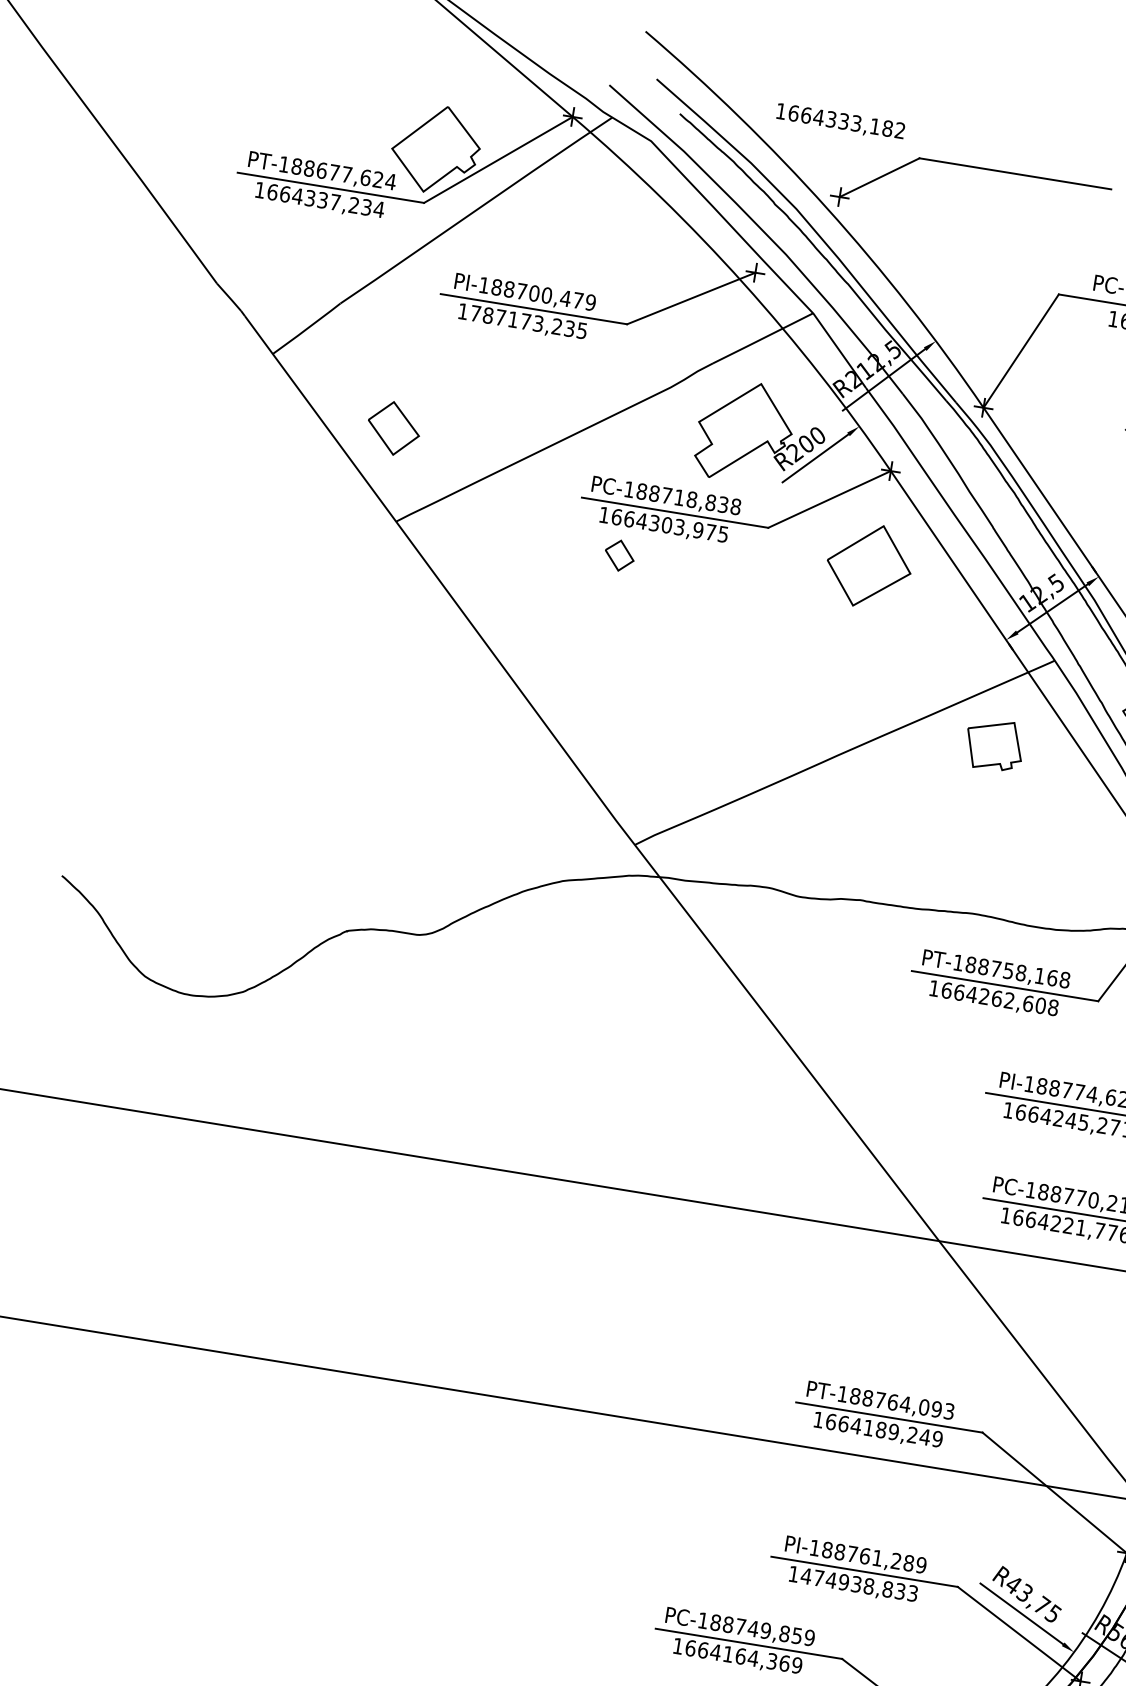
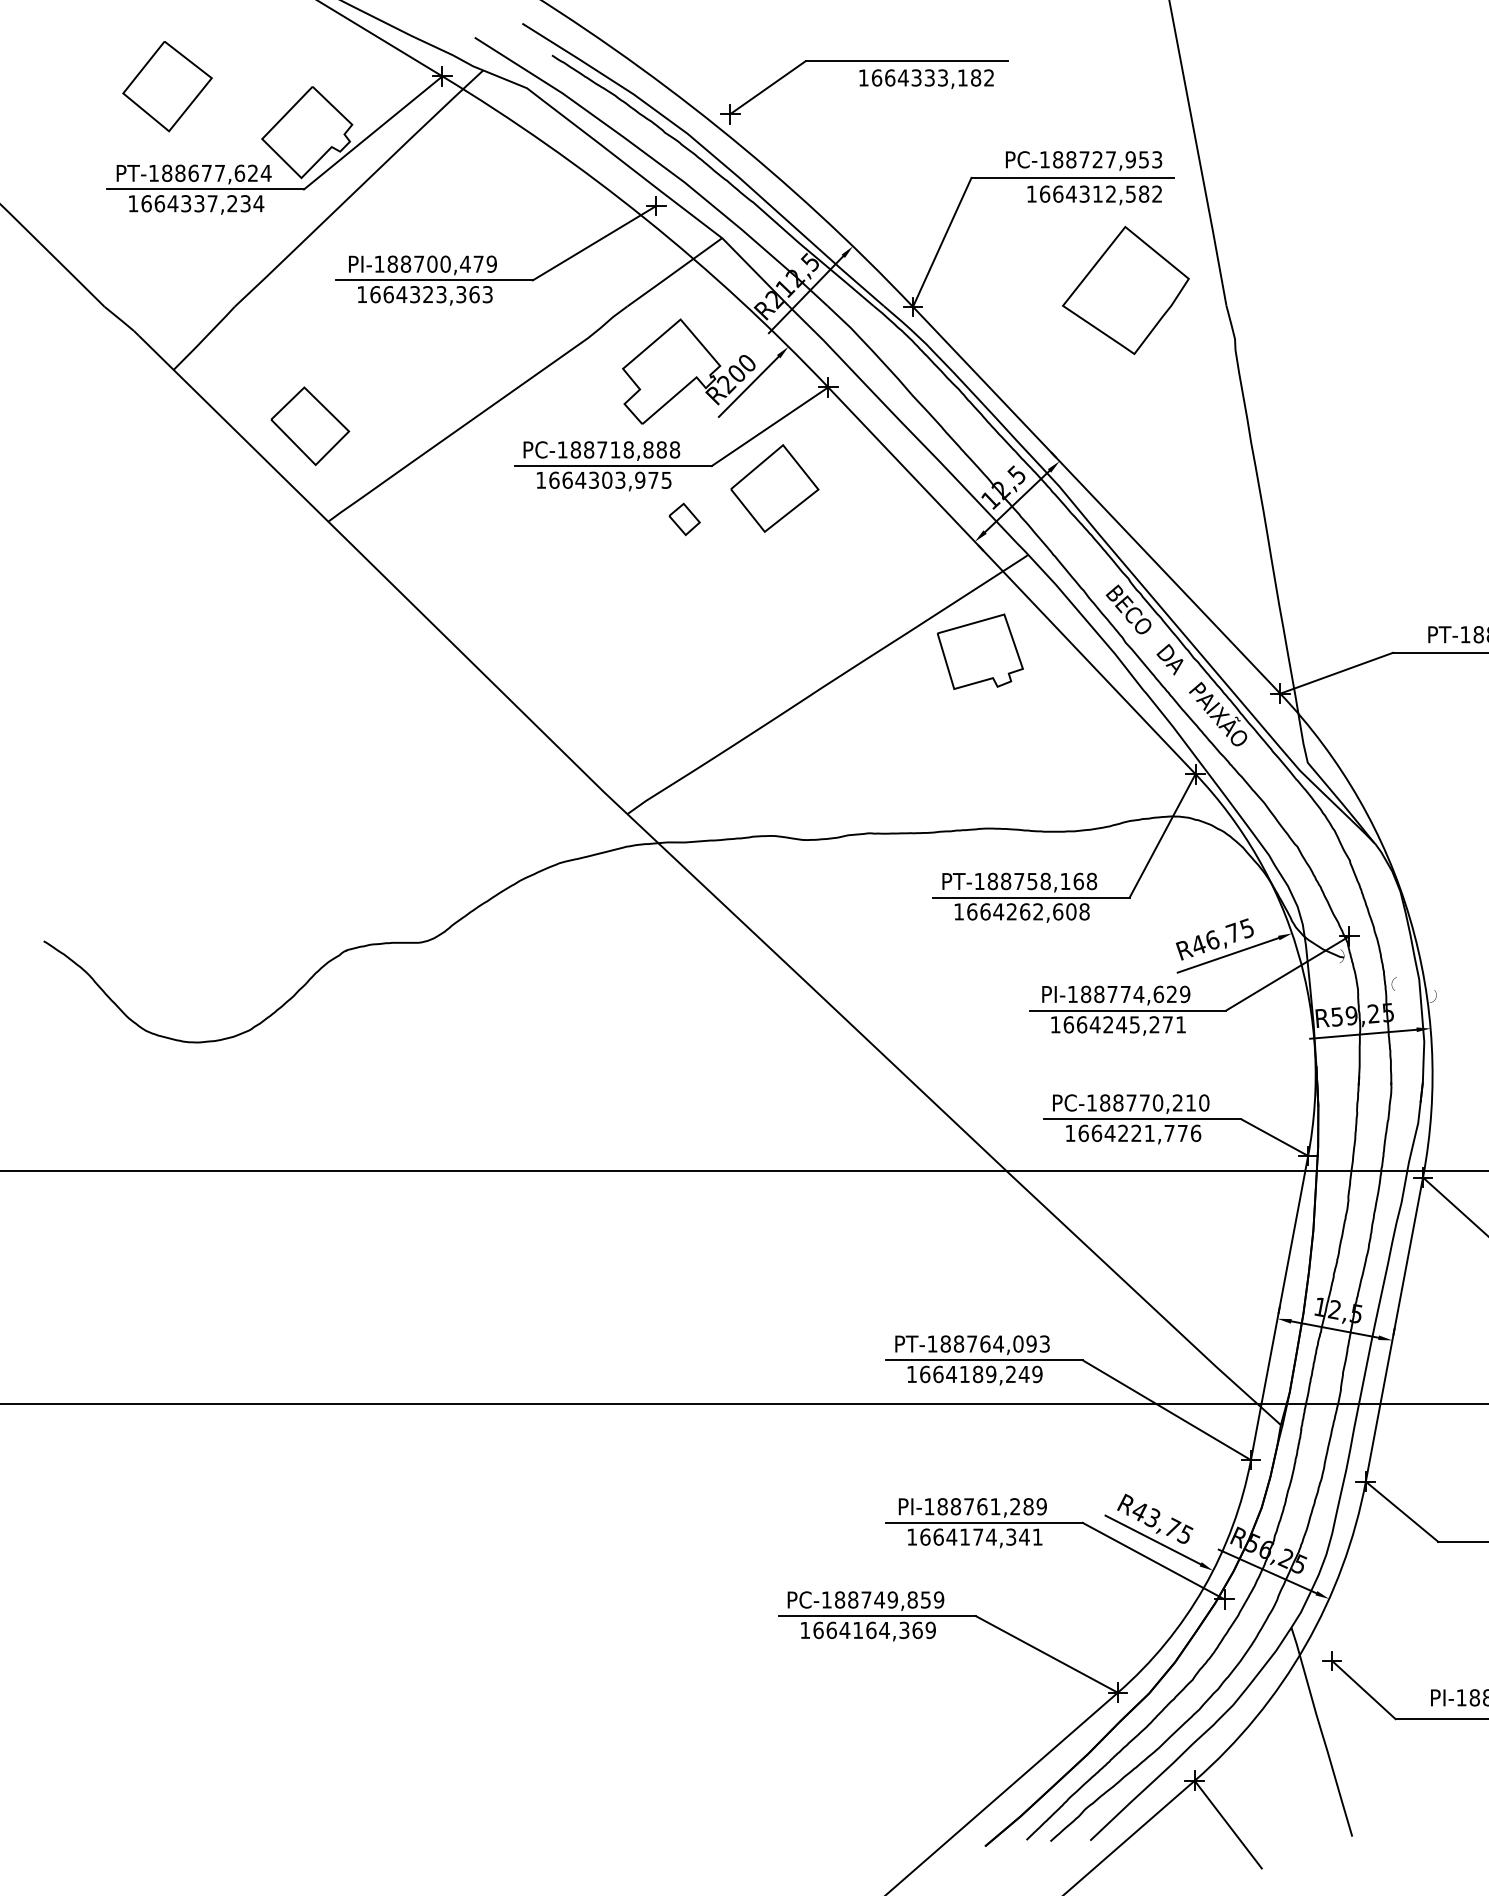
part: (310, 84) -> (167, 86), added
text: (840, 121) -> (926, 78), moved
text: (528, 322) -> (431, 294), 1787173,235 -> 1664323,363
part: (393, 428) -> (310, 426), size x1.43
text: (723, 504) -> (661, 449), PC-188718,838 -> PC-188718,888
part: (619, 555) -> (684, 519), moved
part: (868, 565) -> (774, 488), moved
part: (994, 744) -> (980, 651), size x1.43
text: (858, 1584) -> (980, 1536), 1474938,833 -> 1664174,341

